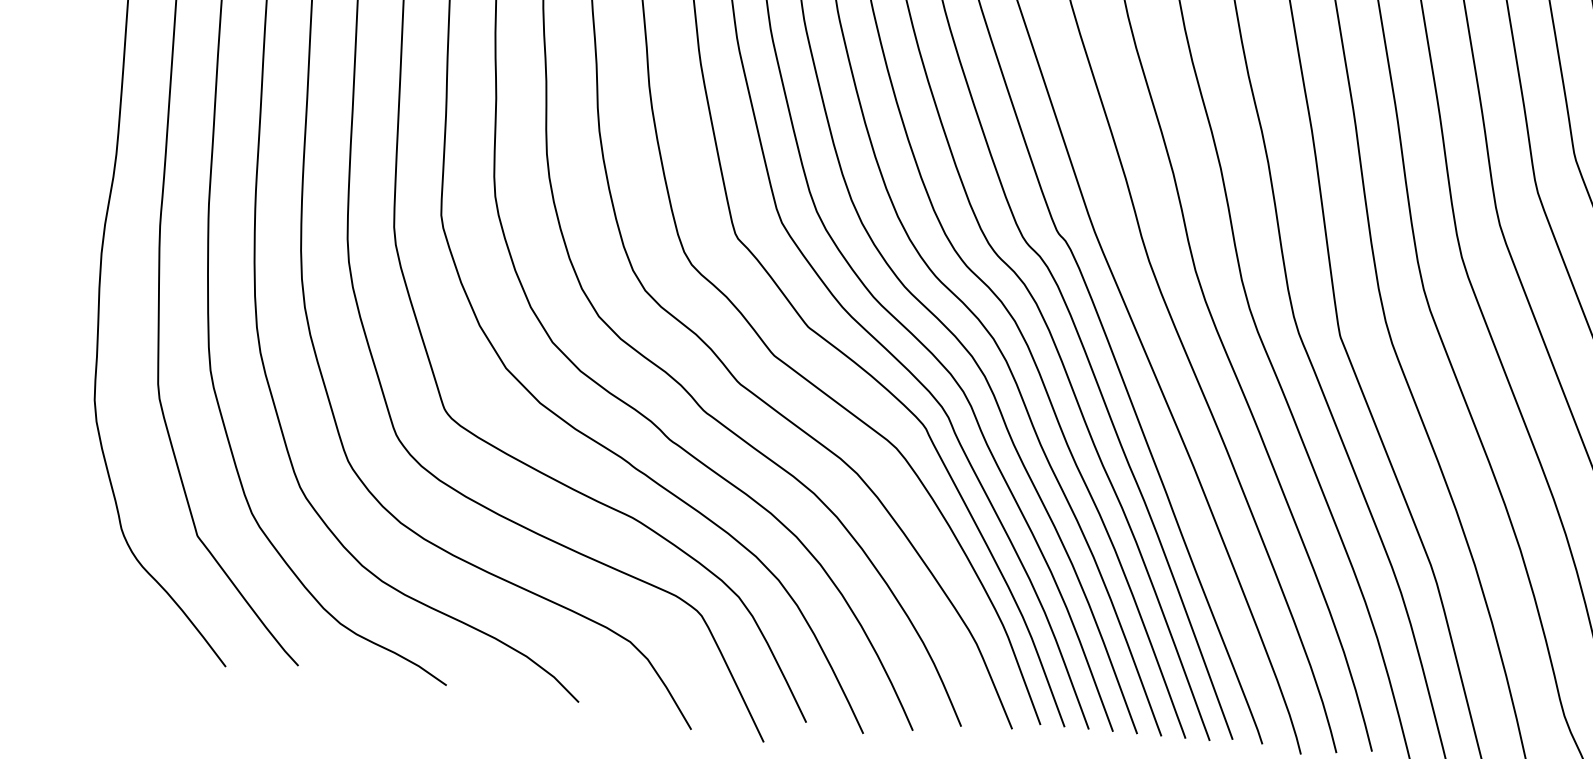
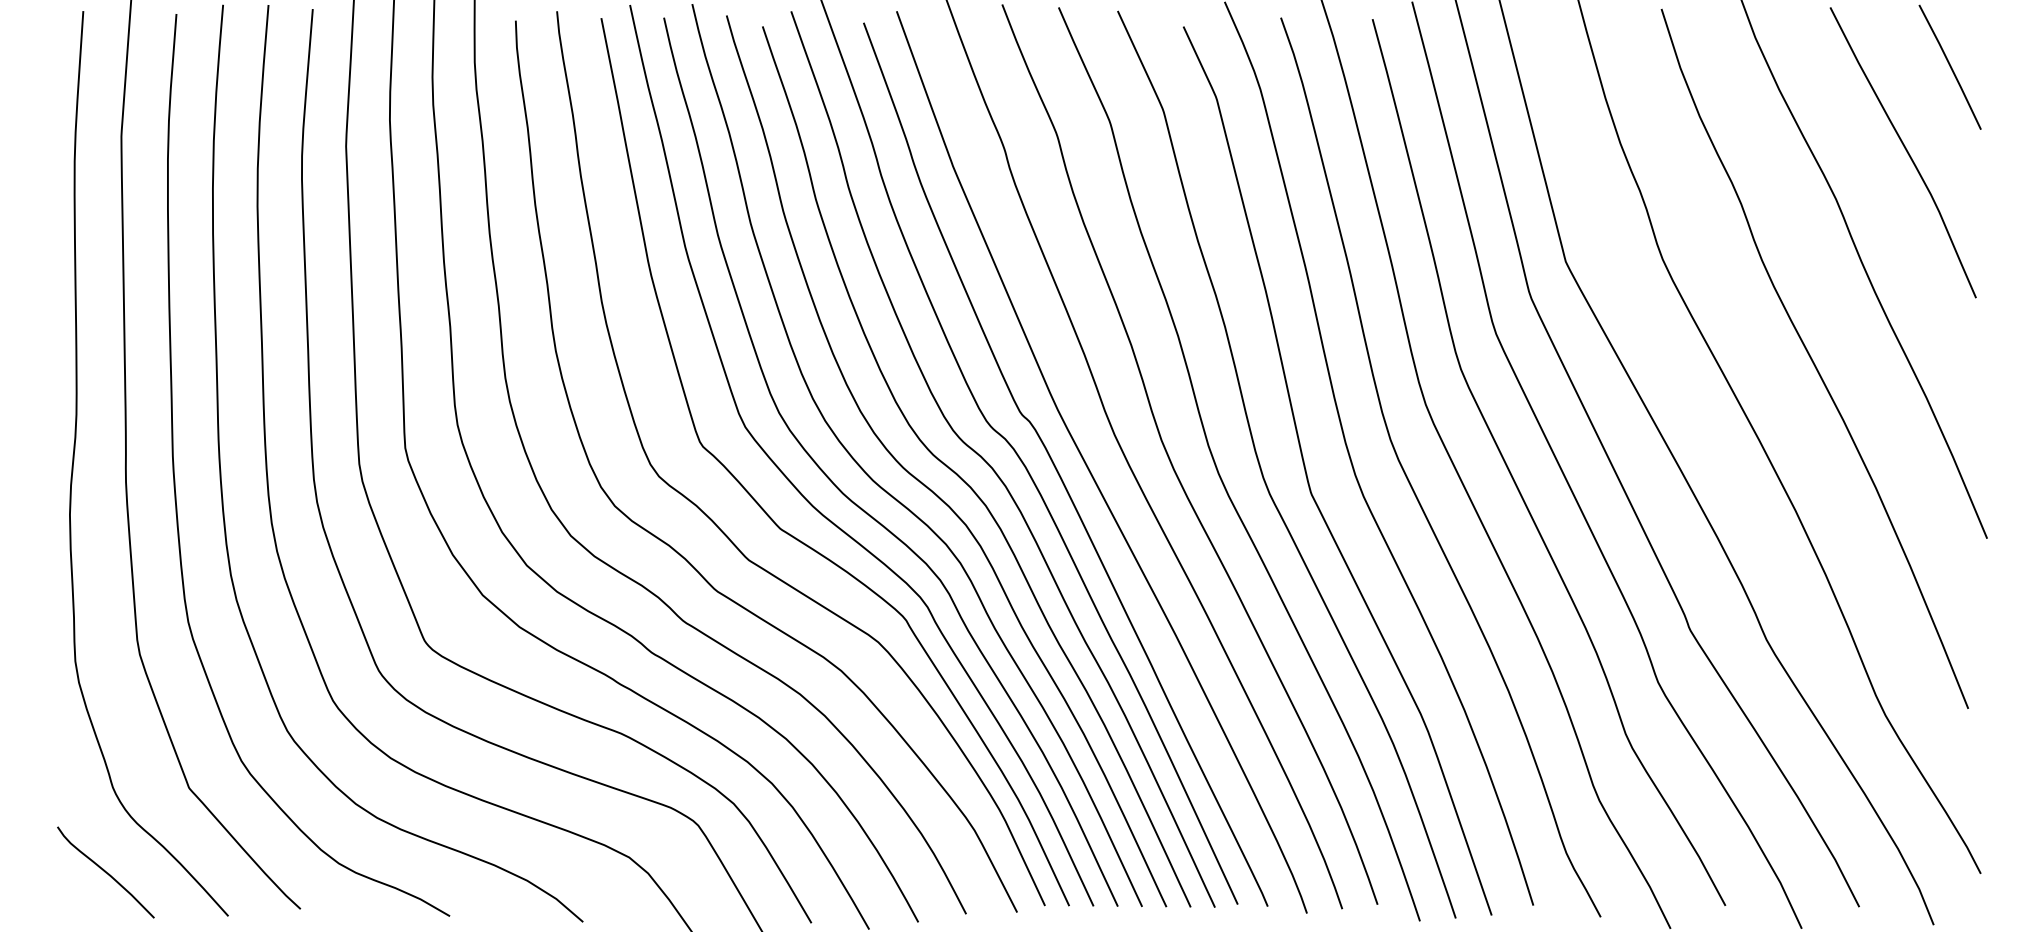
curve: (107, 613) -> (105, 872), added

